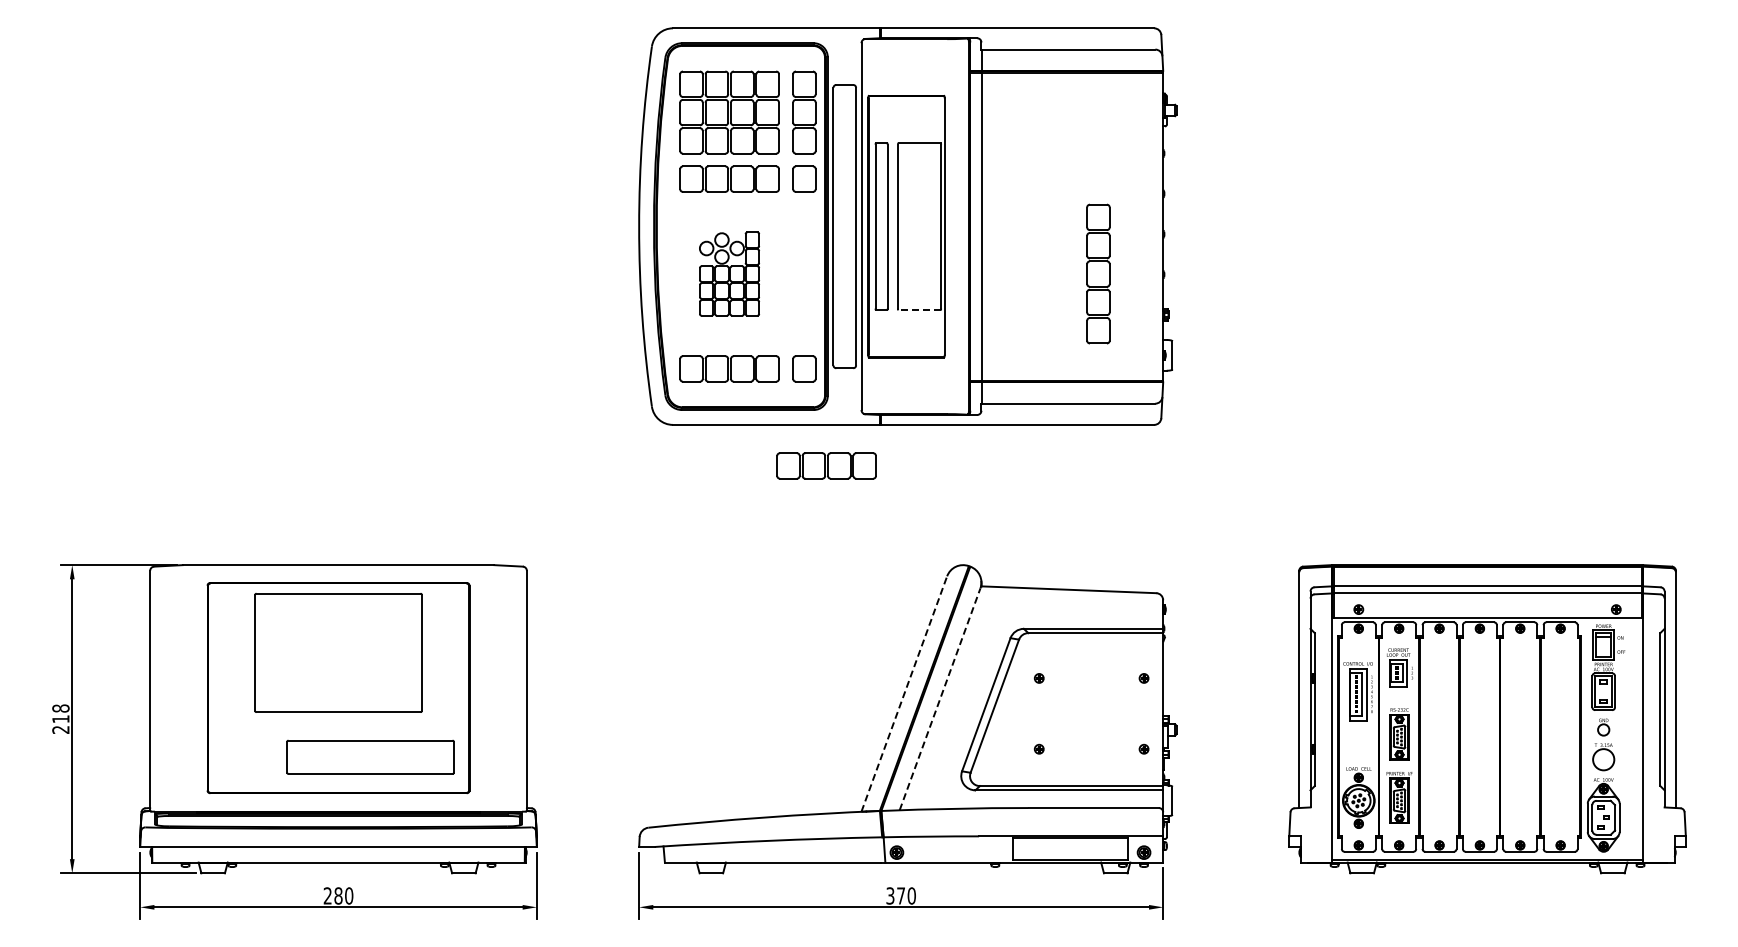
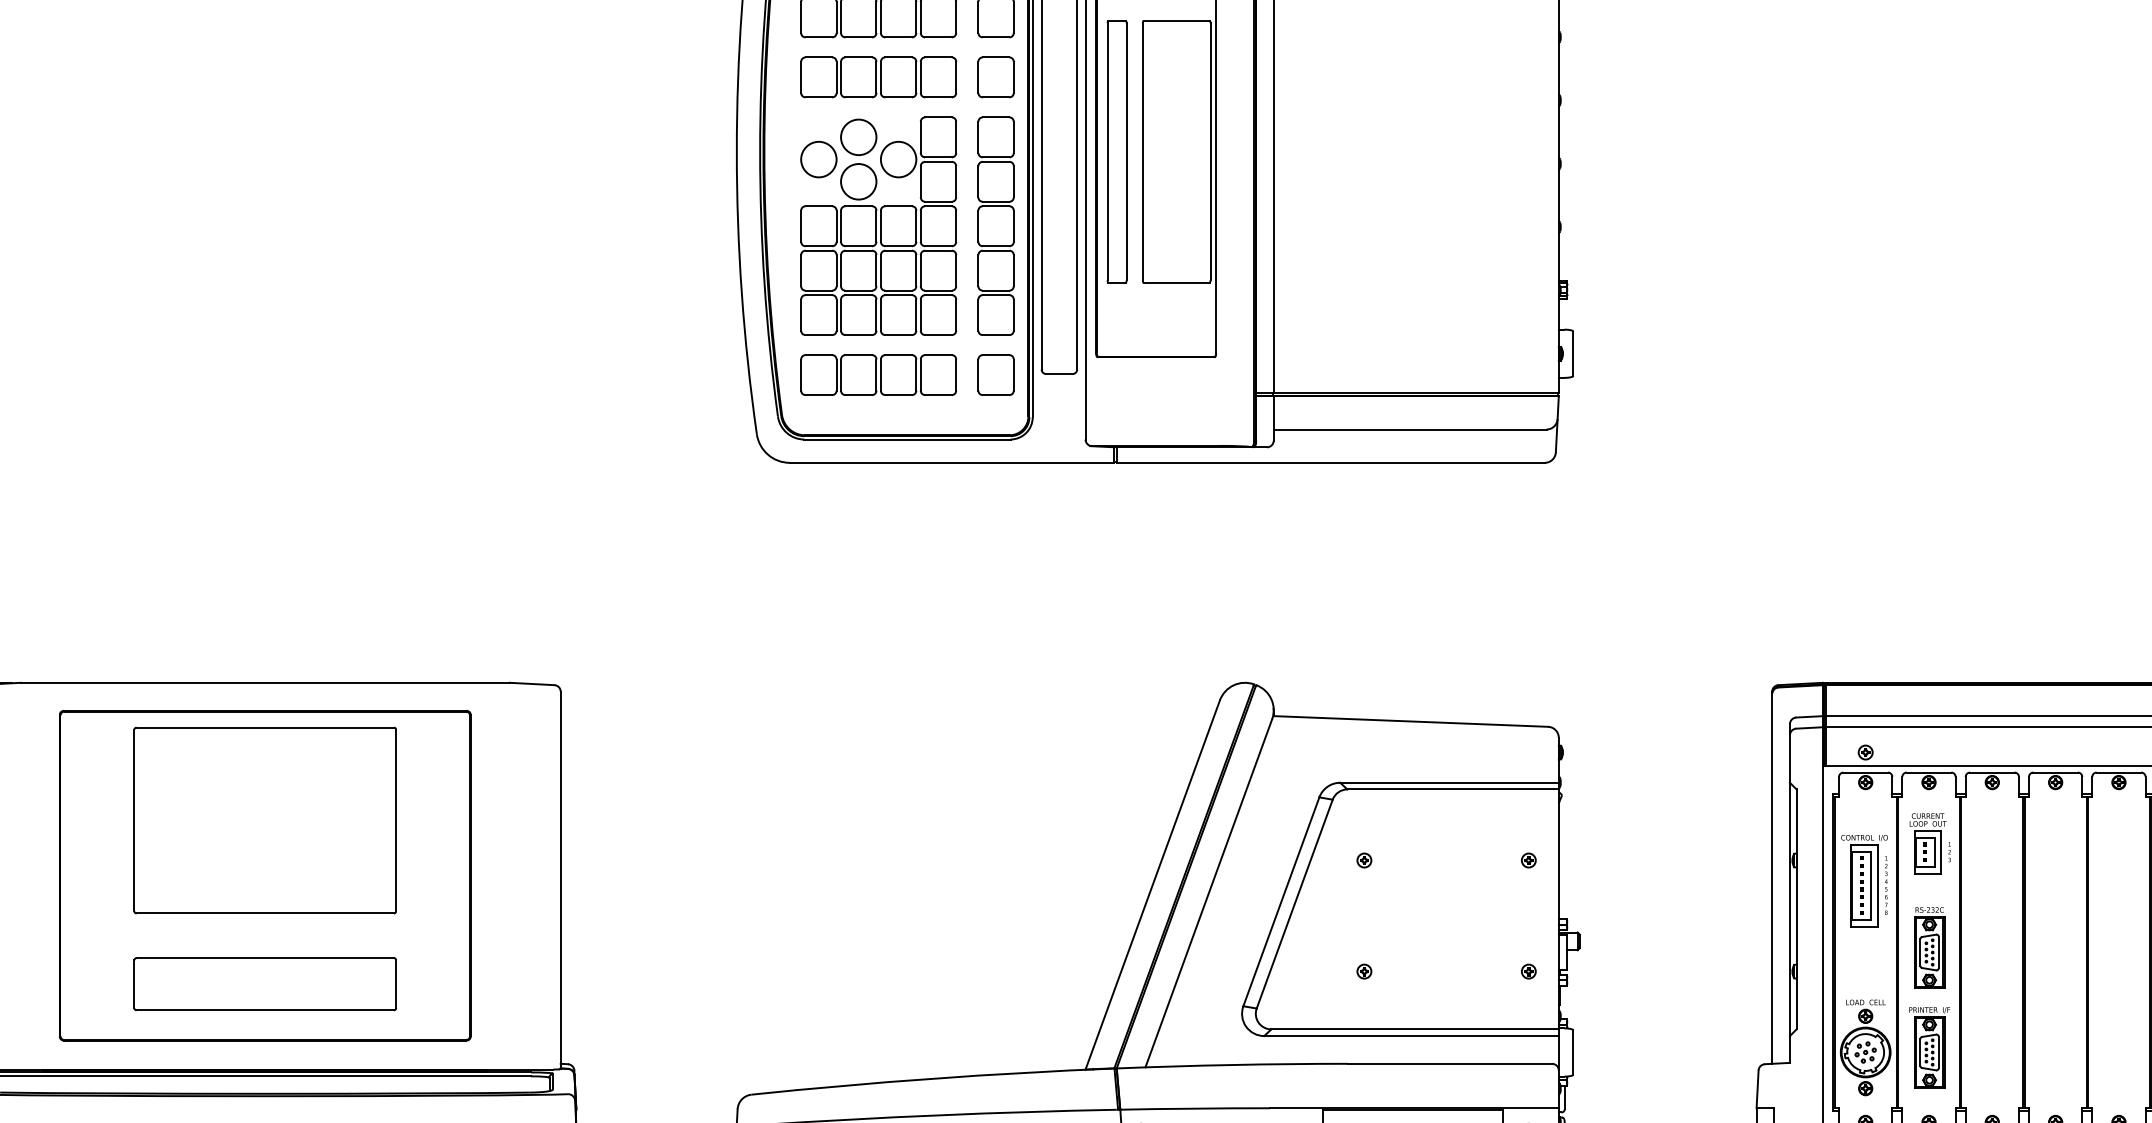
part: (729, 273) -> (878, 225), size x1.67
part: (1098, 273) -> (996, 225), moved
line: (919, 310) -> (1176, 283), dashed -> solid
part: (826, 465) -> (1030, 526), removed
line: (904, 693) -> (1153, 884), dashed -> solid
line: (940, 698) -> (1209, 892), dashed -> solid
part: (370, 756) -> (265, 982), moved

